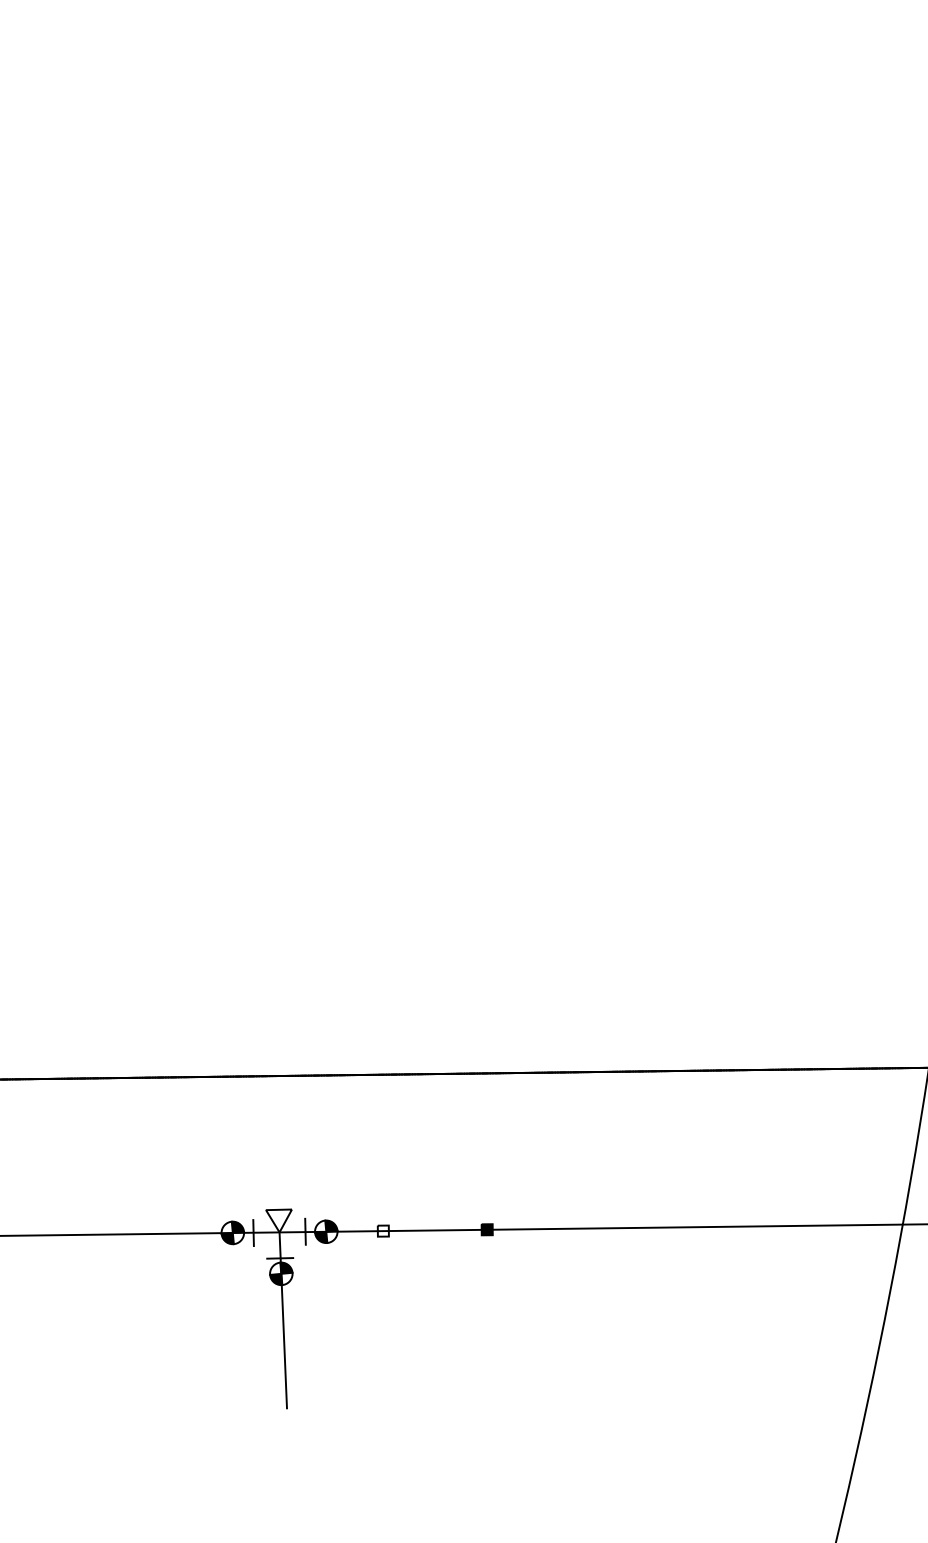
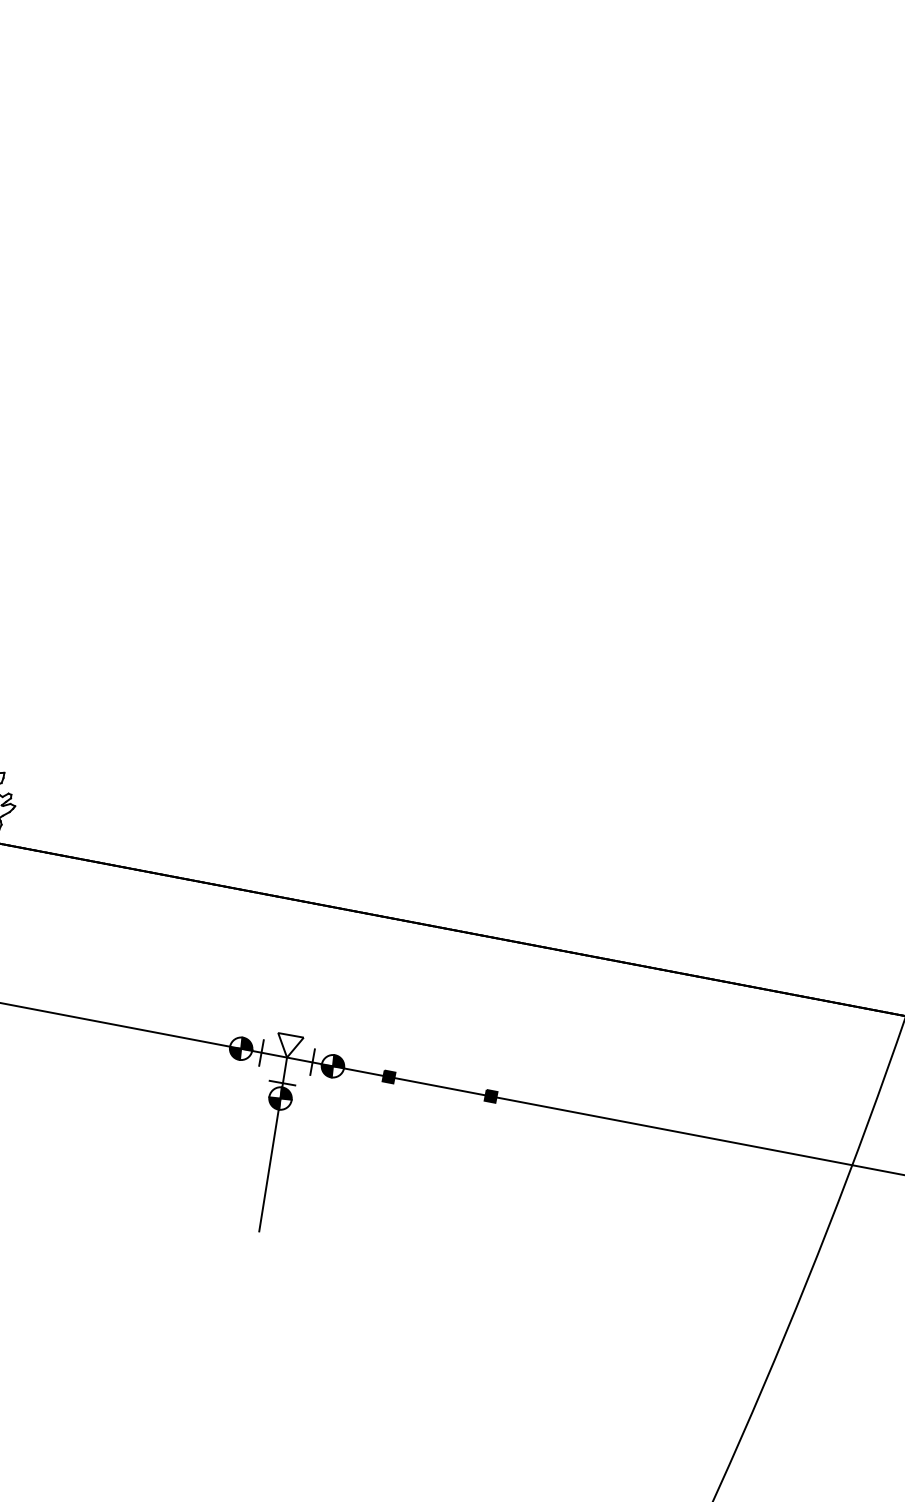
fill: (382, 1230) -> (388, 1076), added

